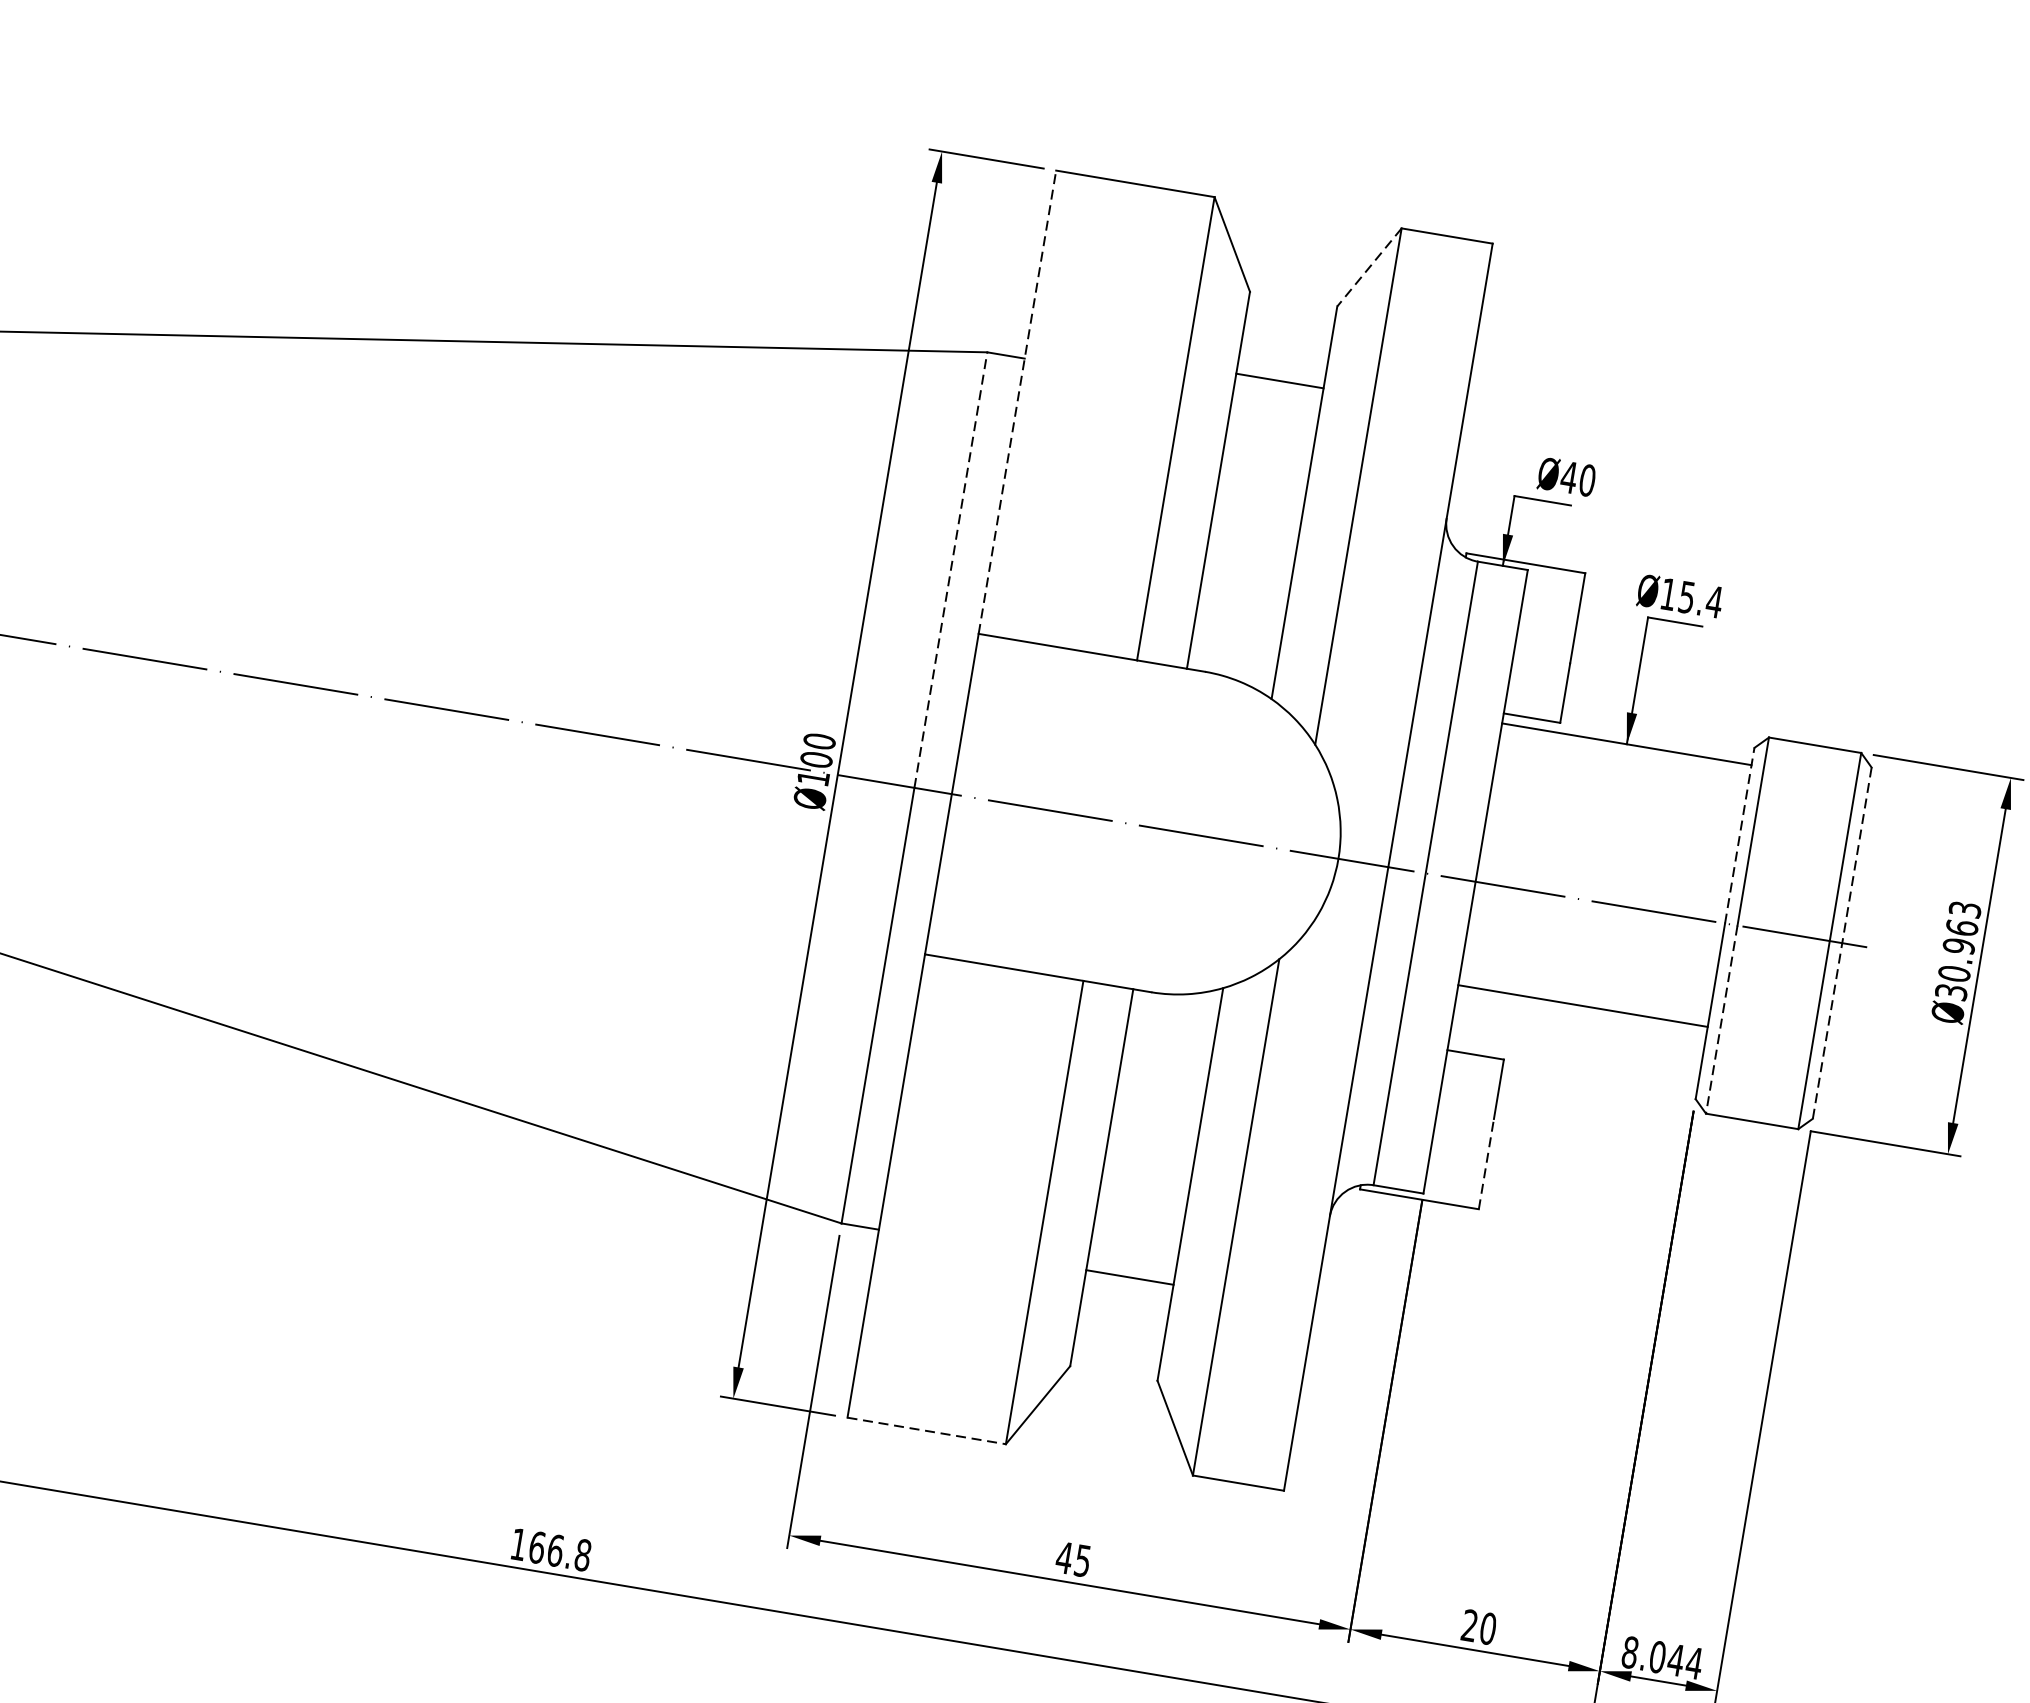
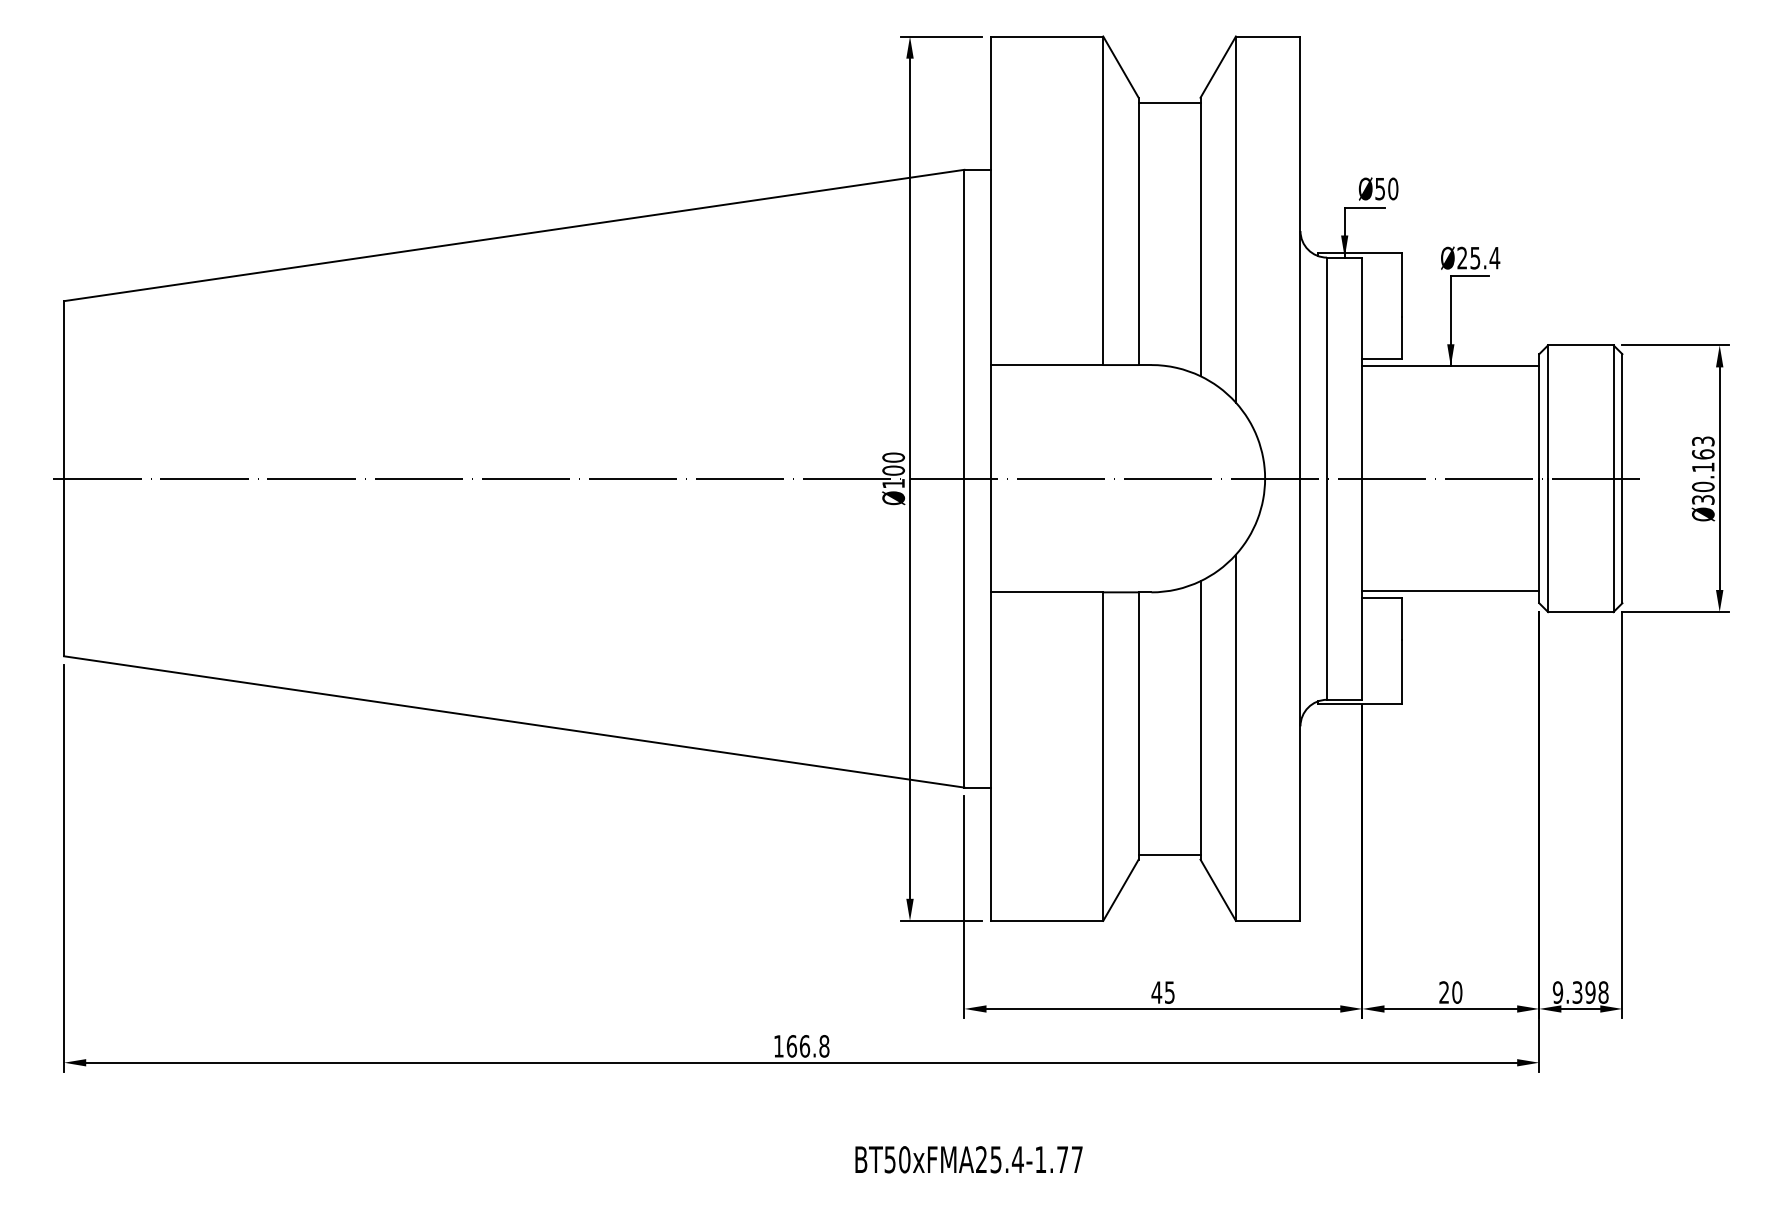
line: (1368, 267) -> (1217, 67), dashed -> solid
line: (1279, 380) -> (1169, 102), moved
line: (1016, 401) -> (990, 200), dashed -> solid
text: (1567, 478) -> (1379, 189), Ø40 -> Ø50
line: (951, 569) -> (964, 323), dashed -> solid
text: (1667, 593) -> (1461, 257), Ø15.4 -> Ø25.4
line: (1740, 834) -> (1539, 415), dashed -> solid
line: (1842, 942) -> (1622, 478), dashed -> solid
text: (1959, 946) -> (1703, 467), Ø30.963 -> Ø30.163
line: (1582, 1006) -> (1450, 591), moved
line: (1722, 1019) -> (1548, 545), dashed -> solid
line: (1486, 1163) -> (1402, 671), dashed -> solid
line: (1129, 1277) -> (1169, 854), moved
line: (927, 1430) -> (1047, 920), dashed -> solid
text: (1661, 1657) -> (1580, 992), 8.044 -> 9.398

